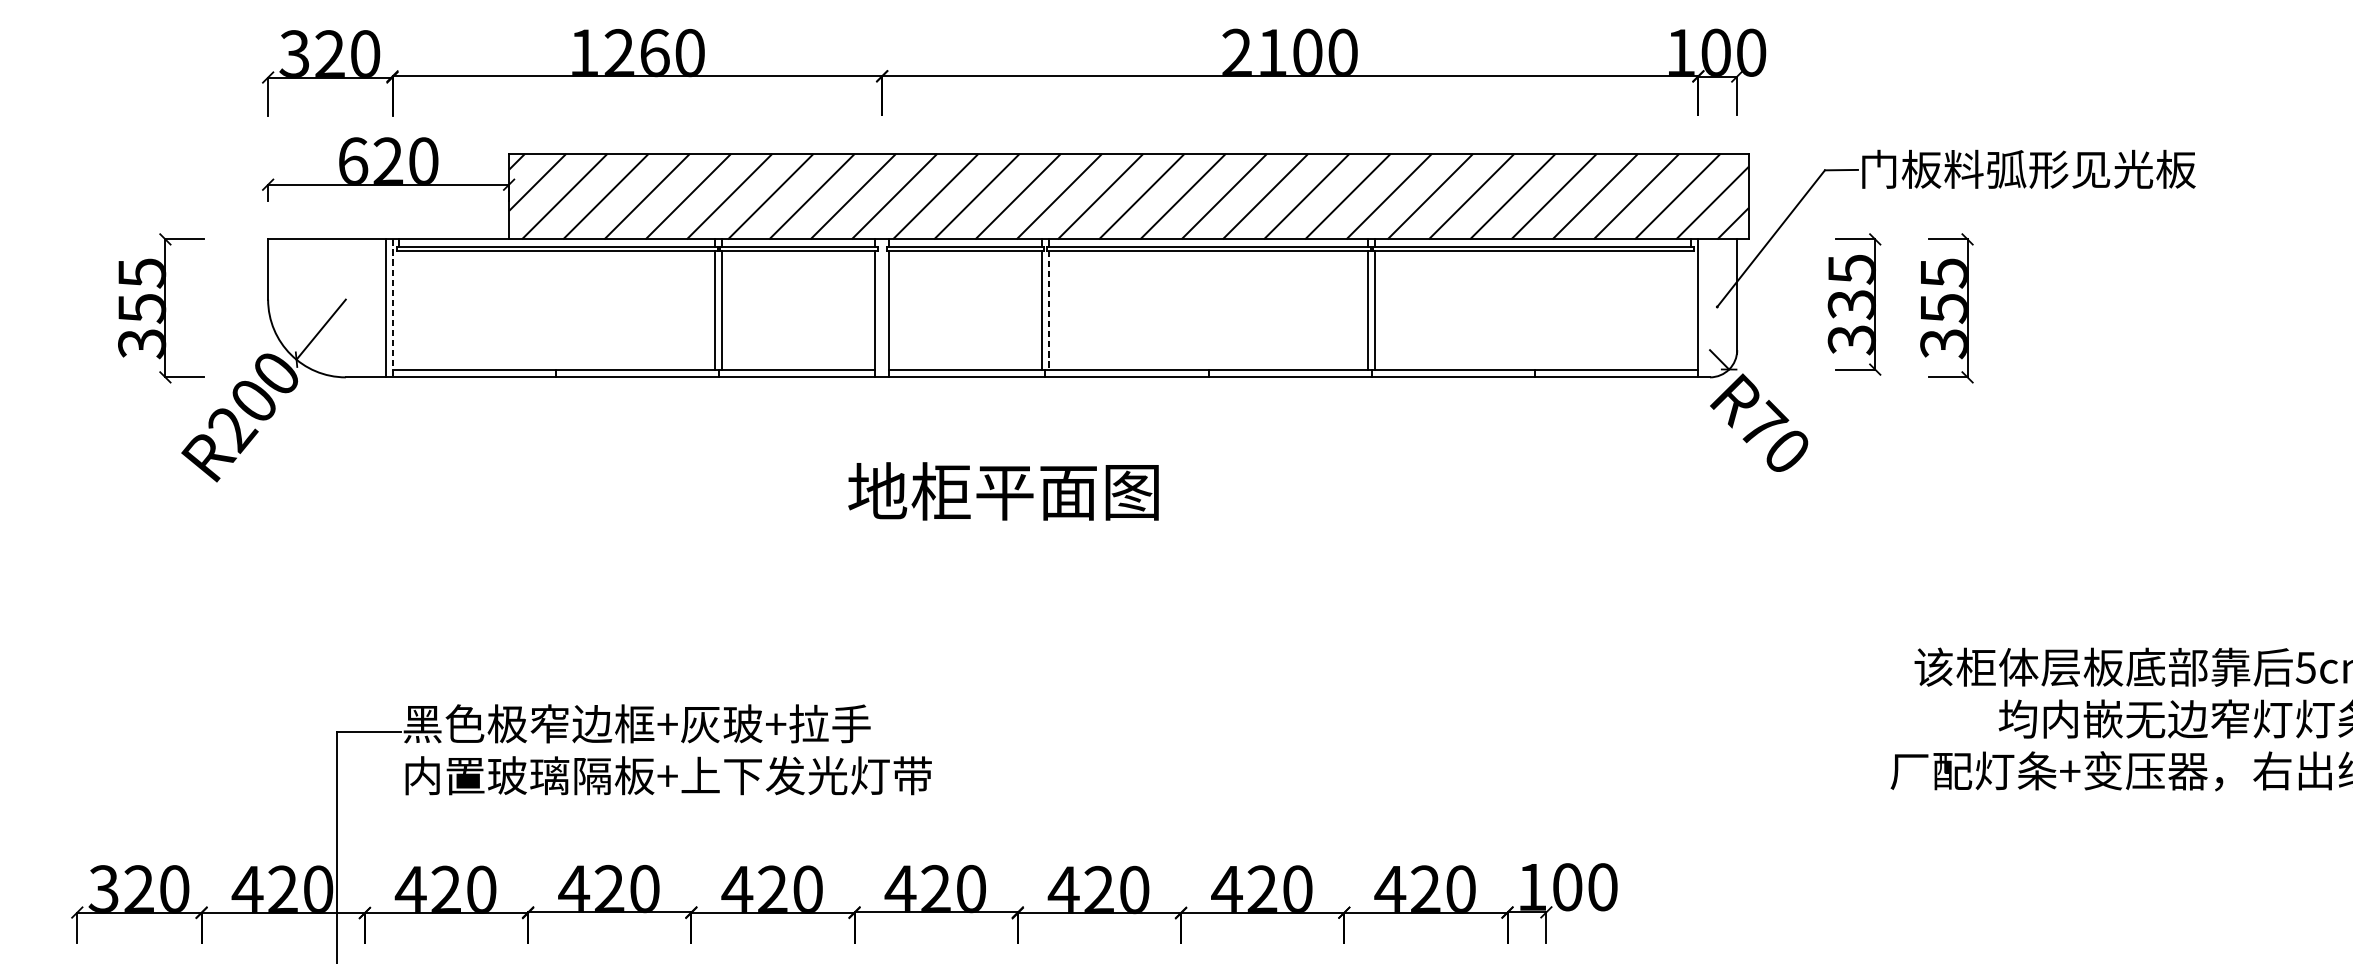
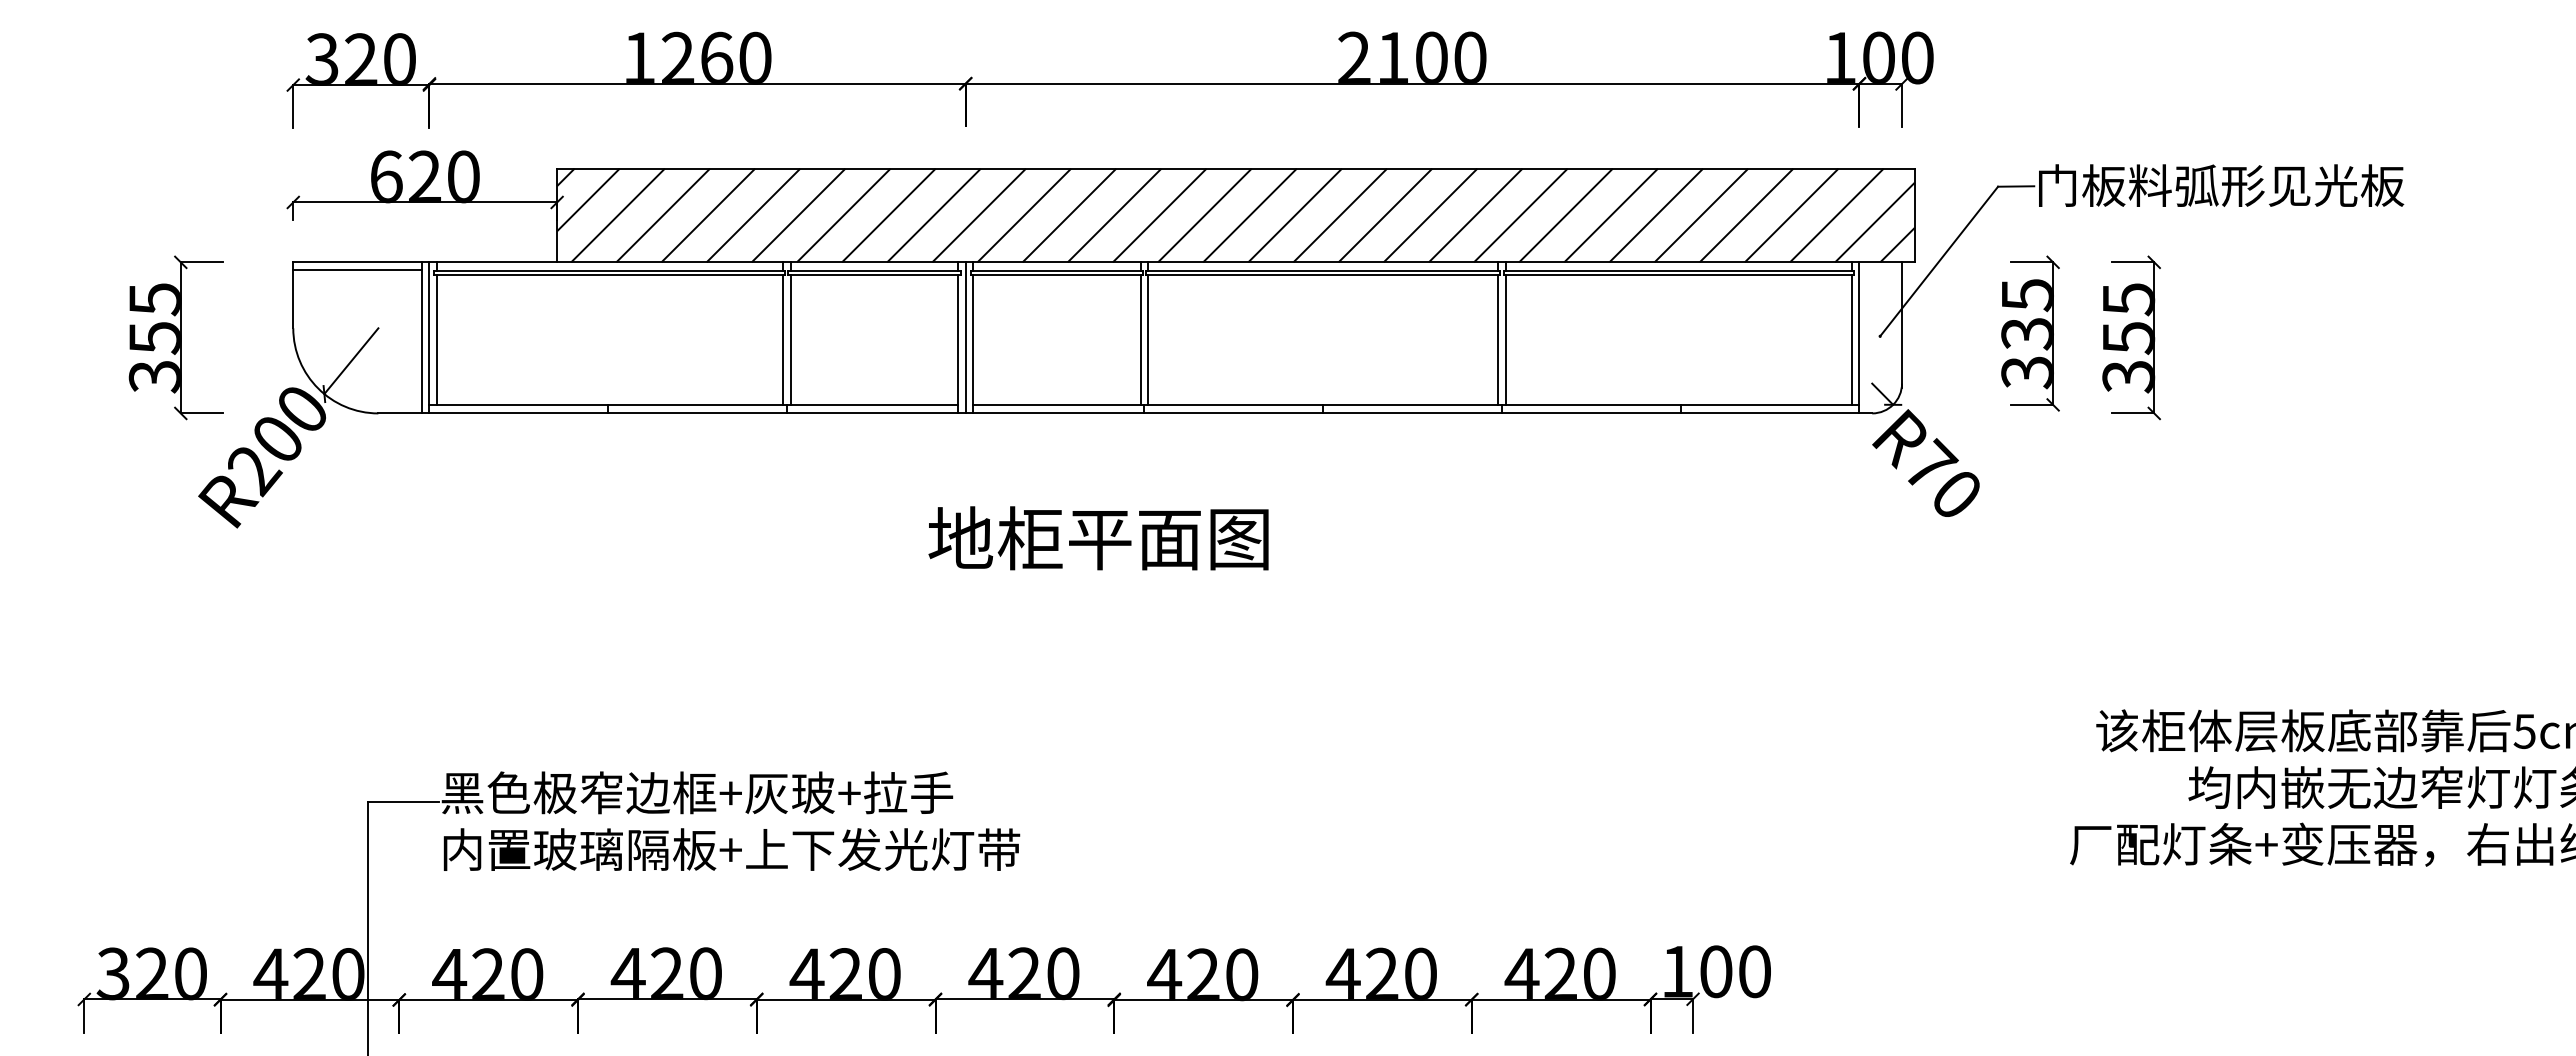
line: (326, 246) -> (357, 270), added
line: (392, 308) -> (429, 337), dashed -> solid
line: (881, 308) -> (965, 337), added
line: (399, 309) -> (437, 339), added
line: (1691, 309) -> (1851, 339), added
line: (1049, 310) -> (1148, 340), dashed -> solid

